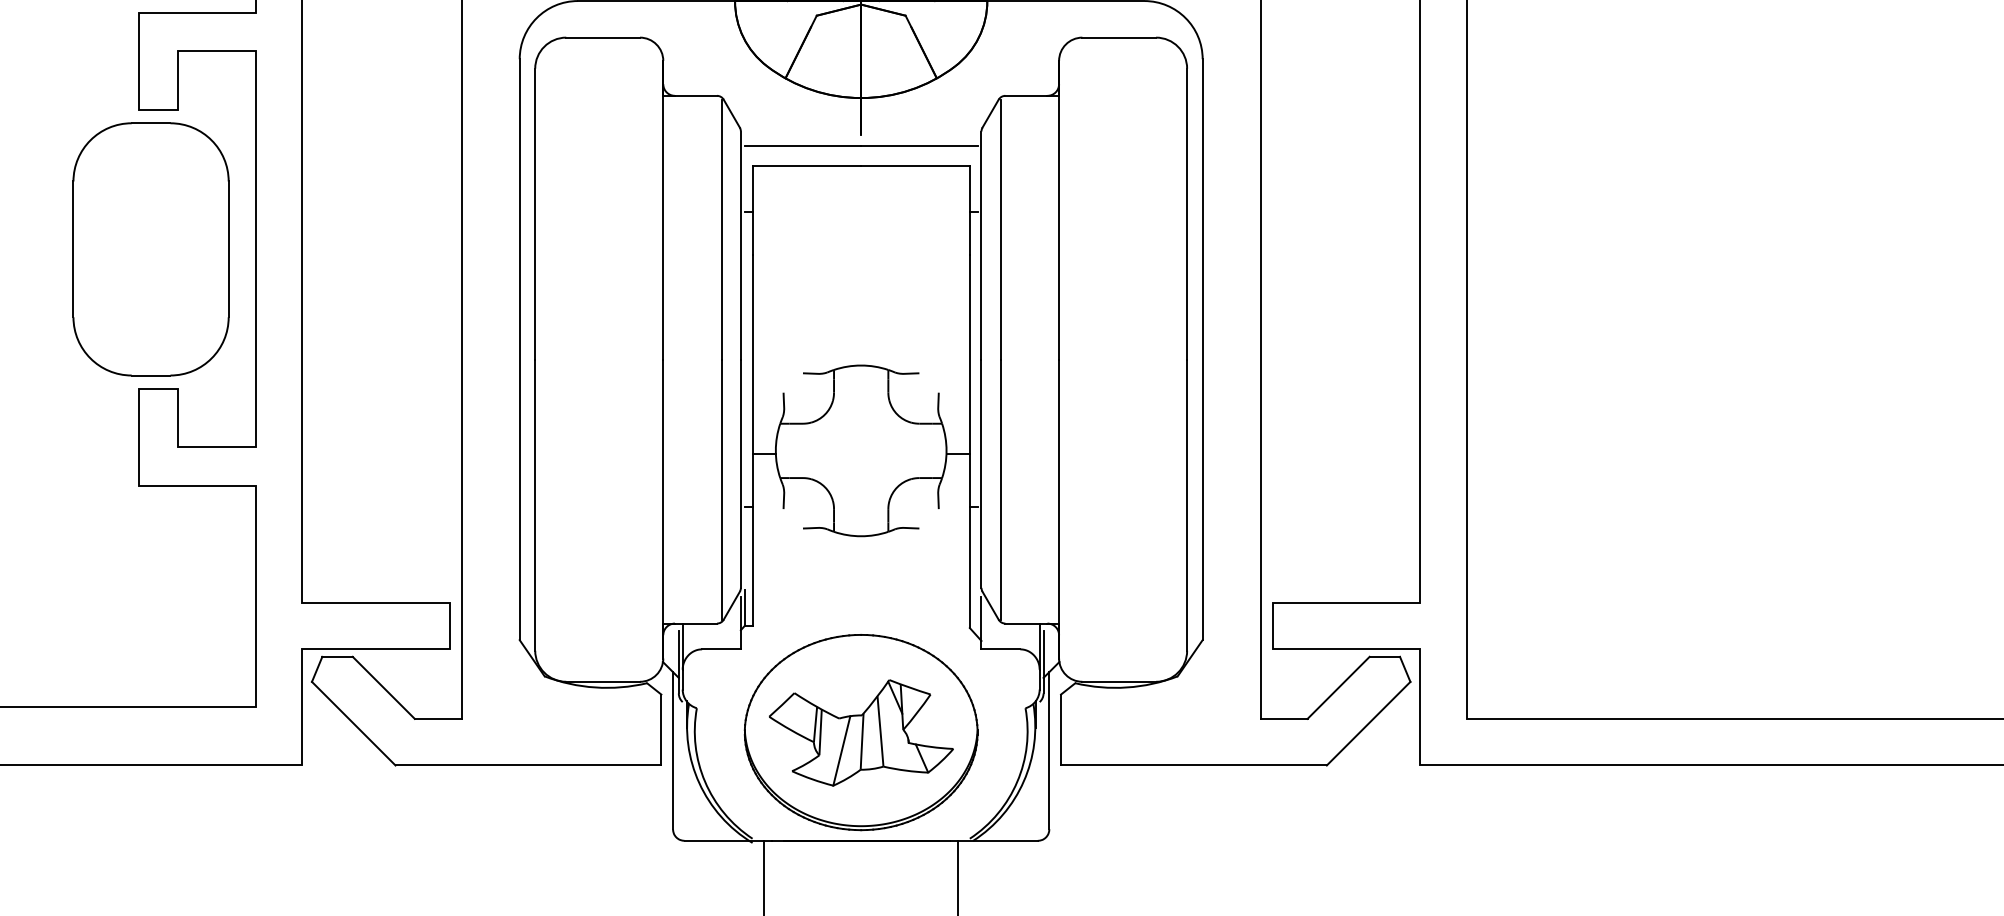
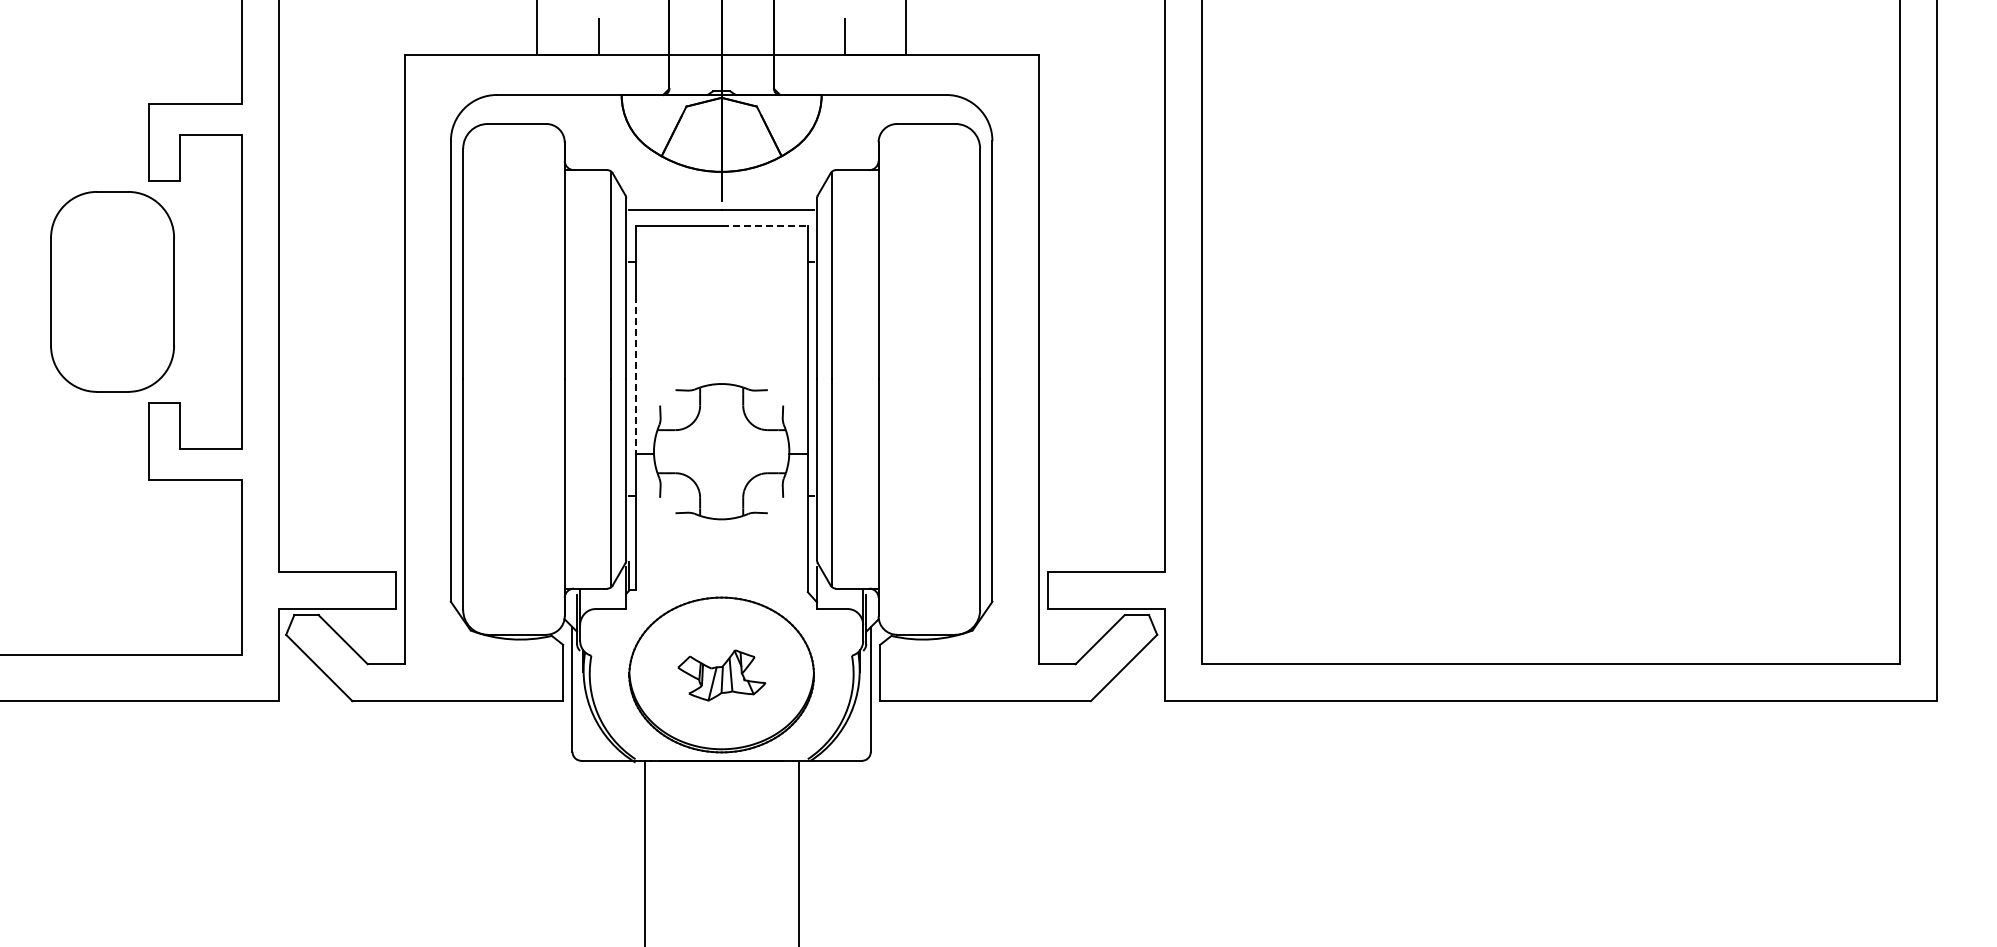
line: (916, 165) -> (765, 225), solid -> dashed
part: (150, 248) -> (112, 291), moved
line: (752, 354) -> (635, 375), solid -> dashed
part: (860, 733) -> (721, 675), size x0.6

